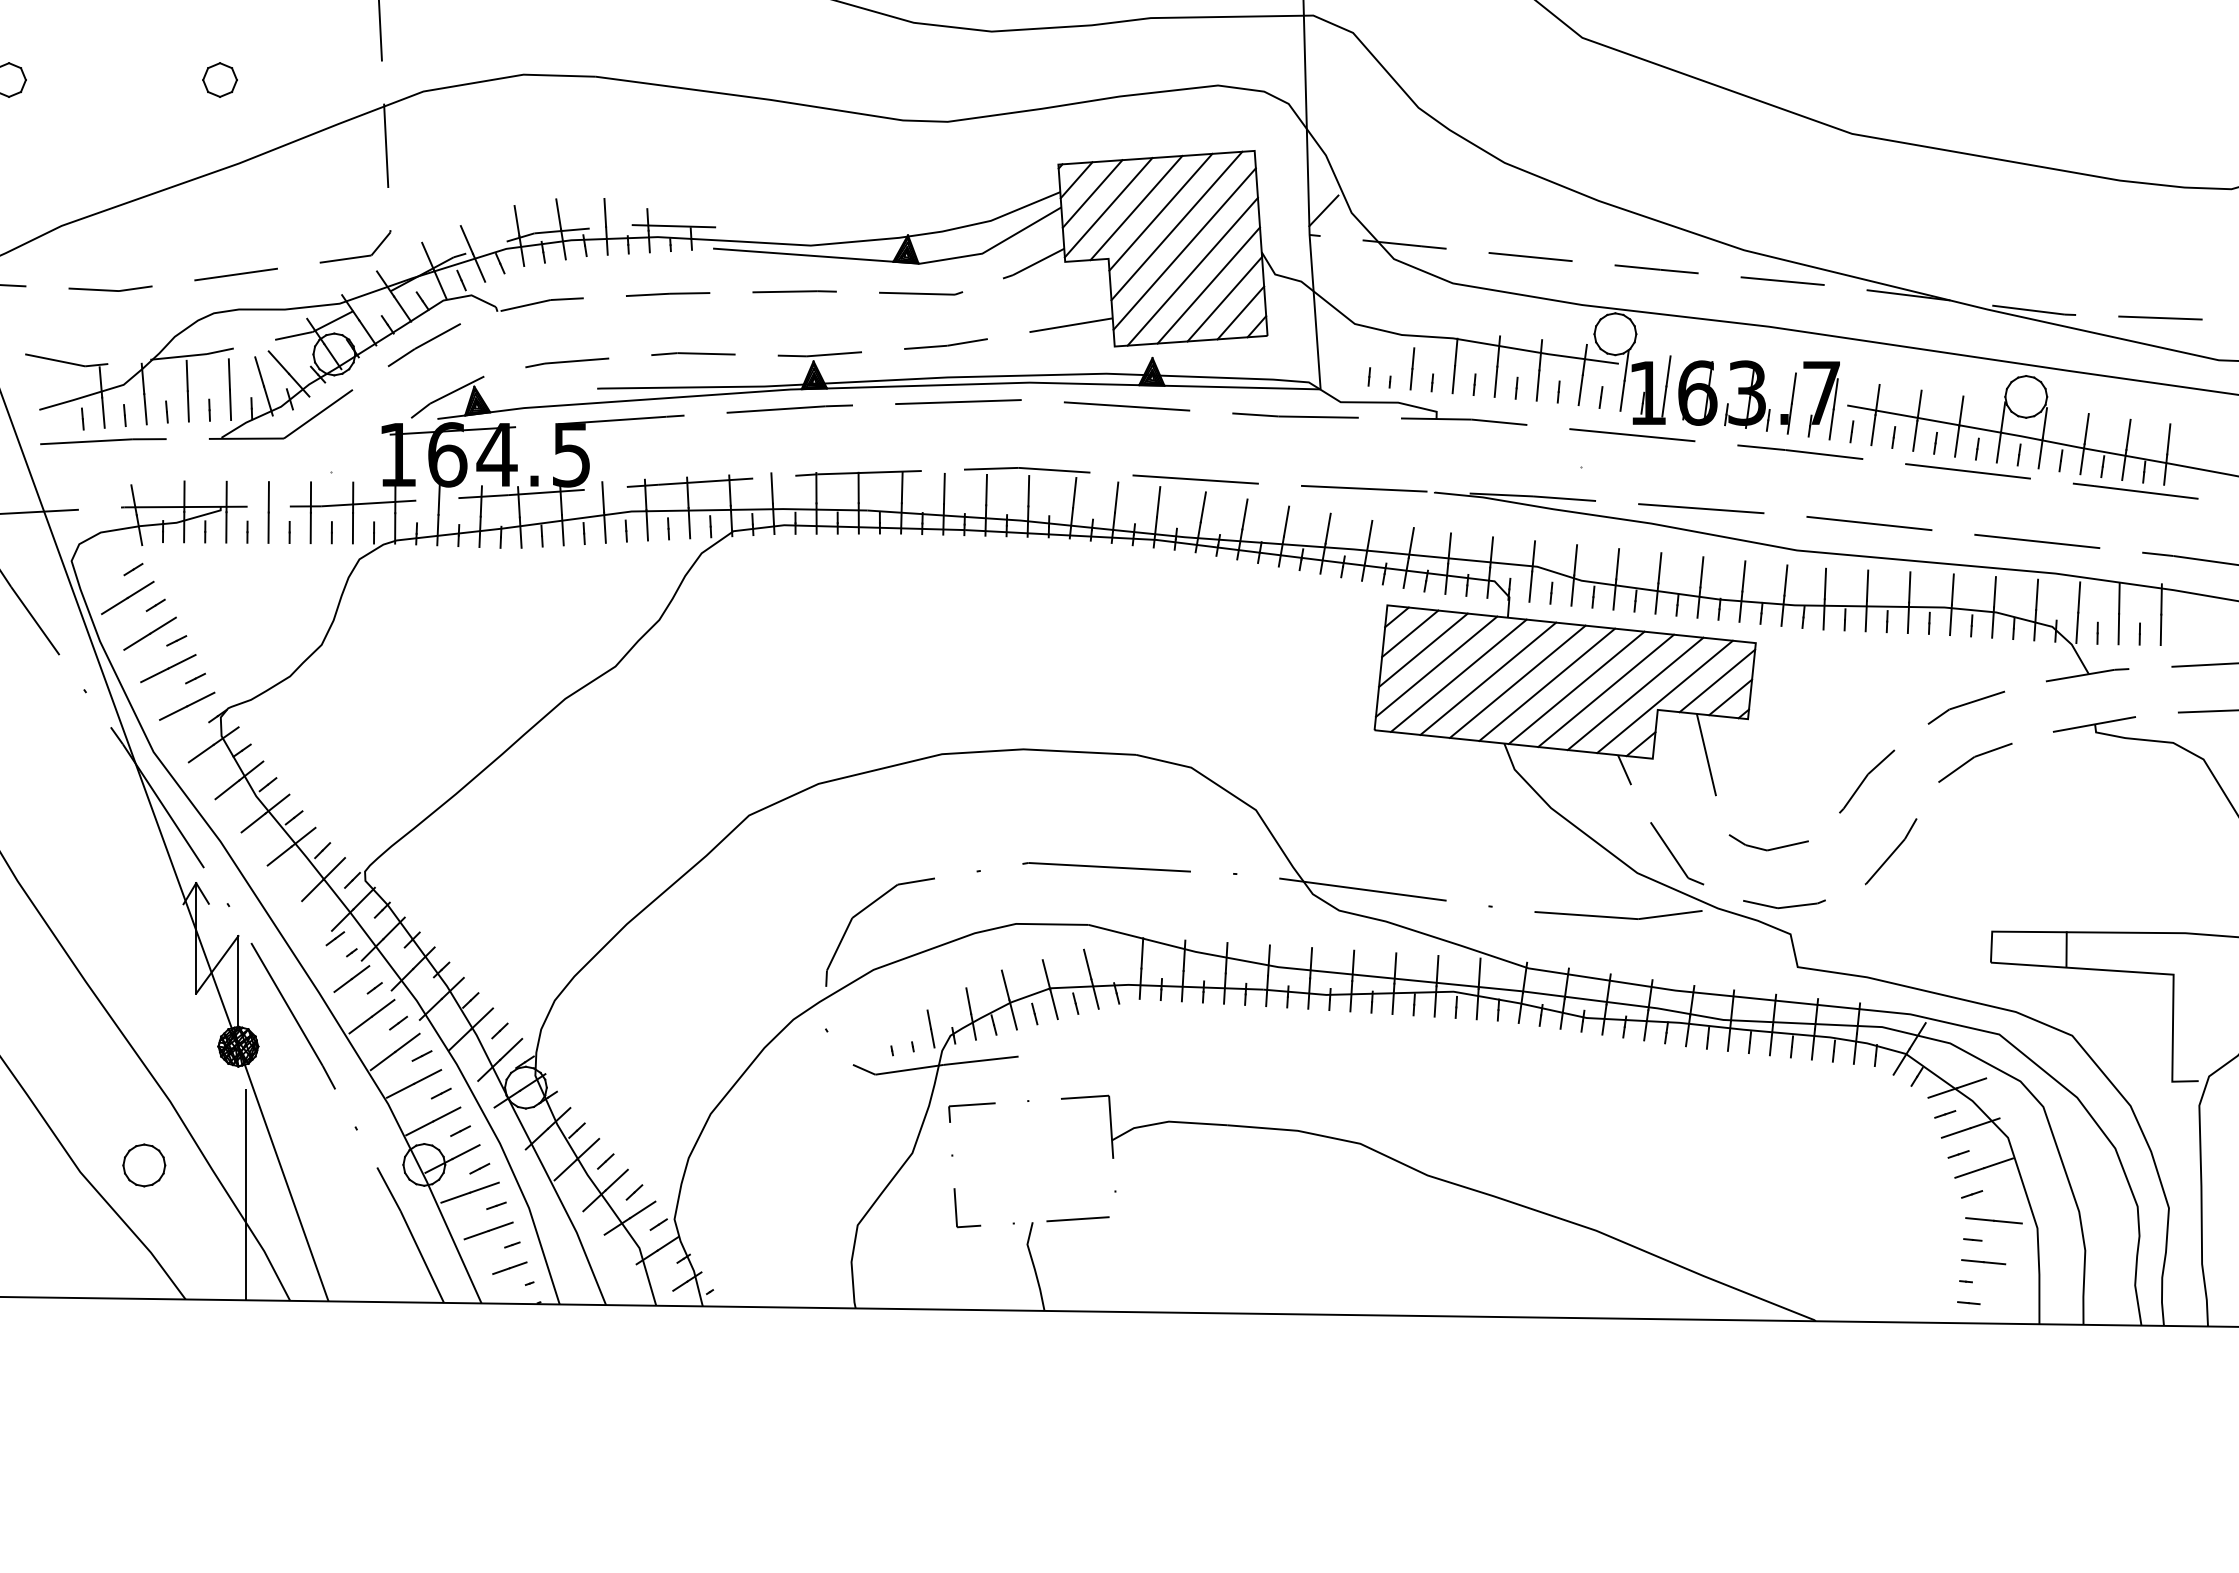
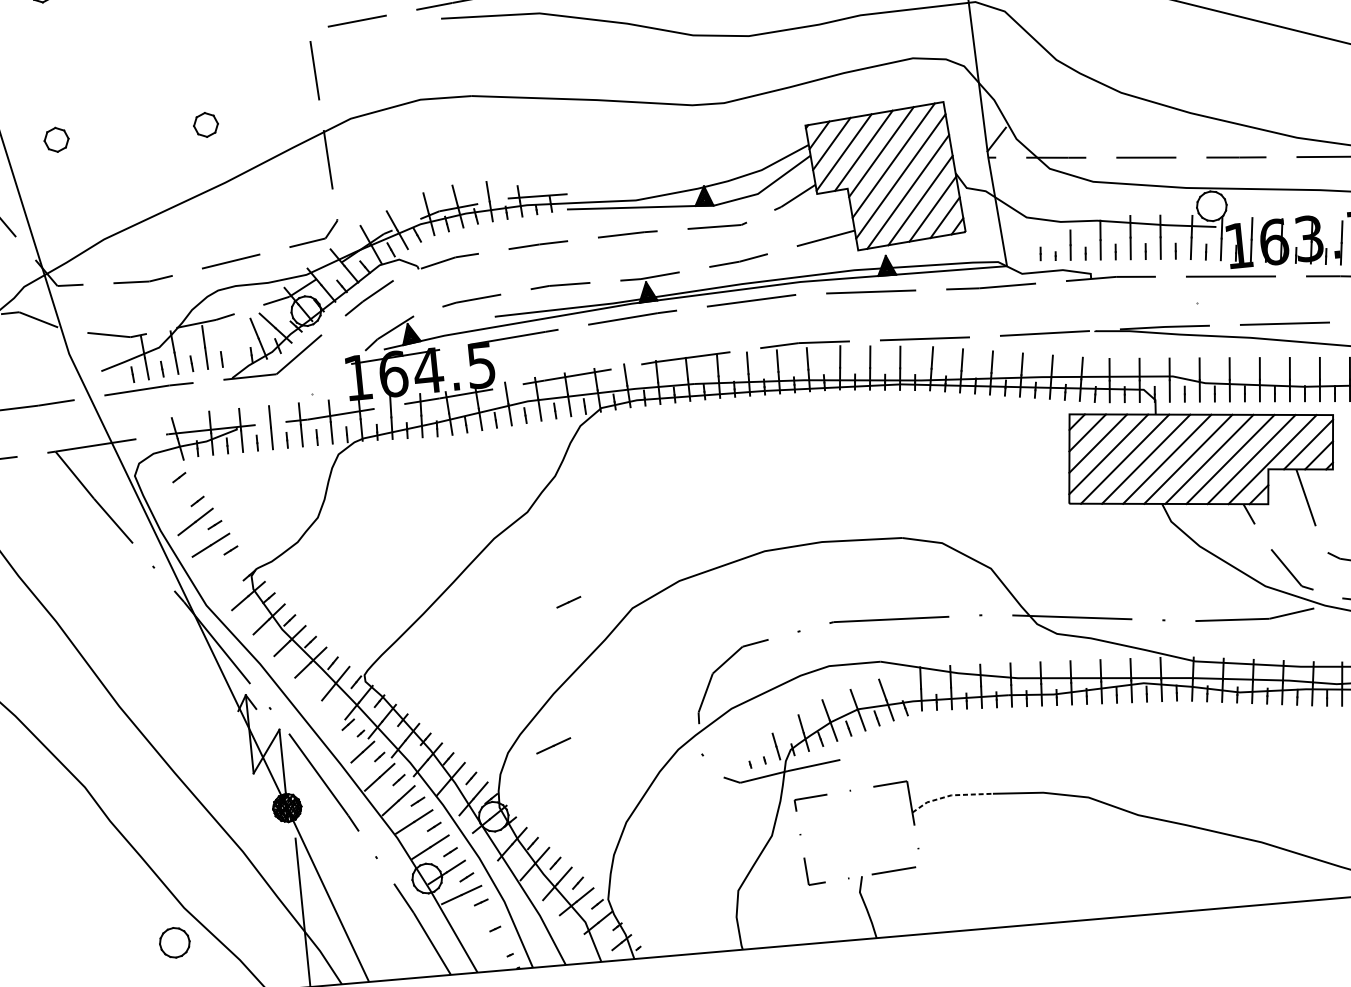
line: (229, 389) -> (234, 343), removed
line: (127, 597) -> (177, 497), removed
line: (187, 705) -> (227, 570), removed
line: (1167, 1121) -> (950, 795), solid -> dashed
part: (144, 1165) -> (174, 942), moved
line: (488, 1230) -> (553, 745), moved
line: (509, 1267) -> (568, 601), moved

